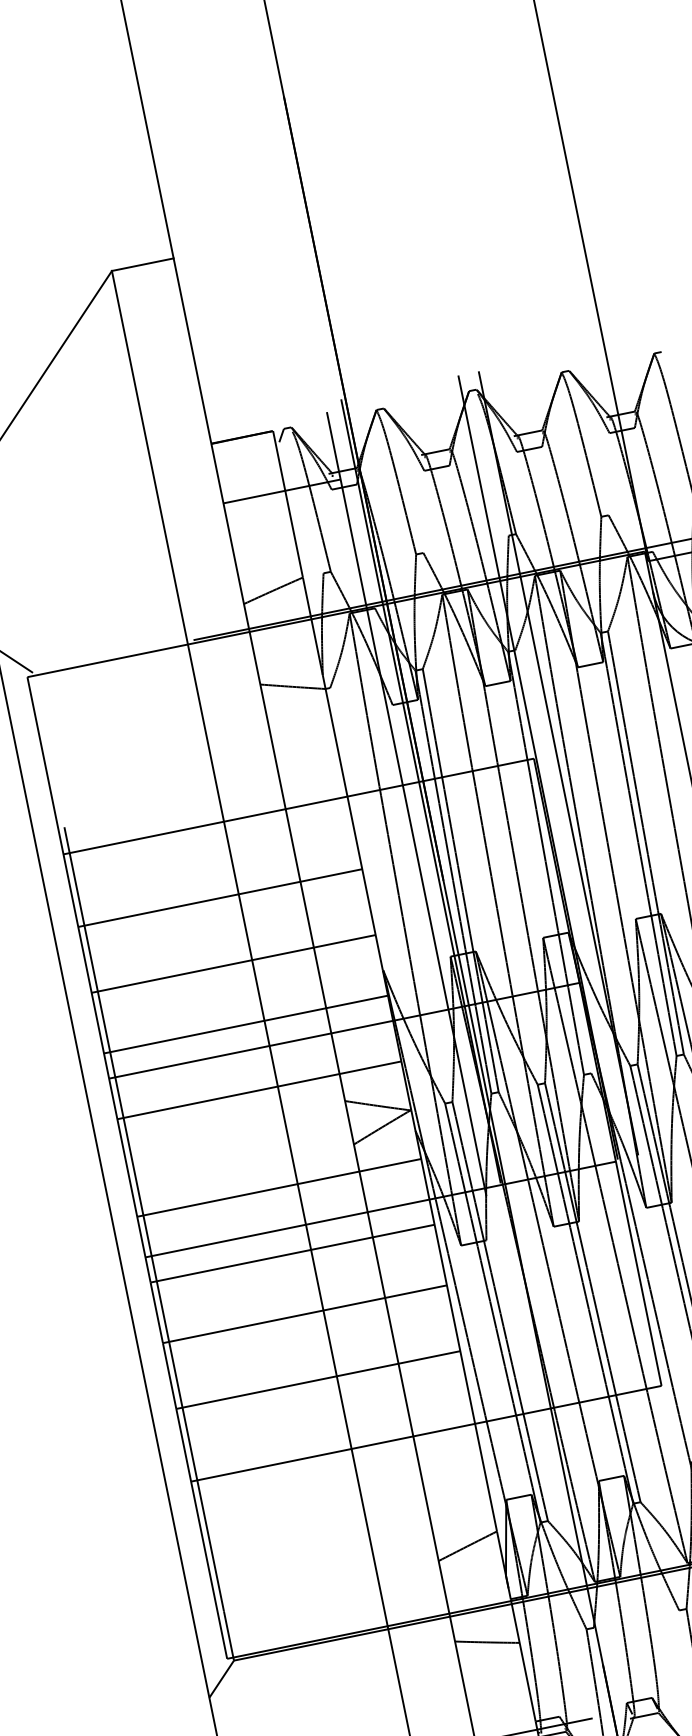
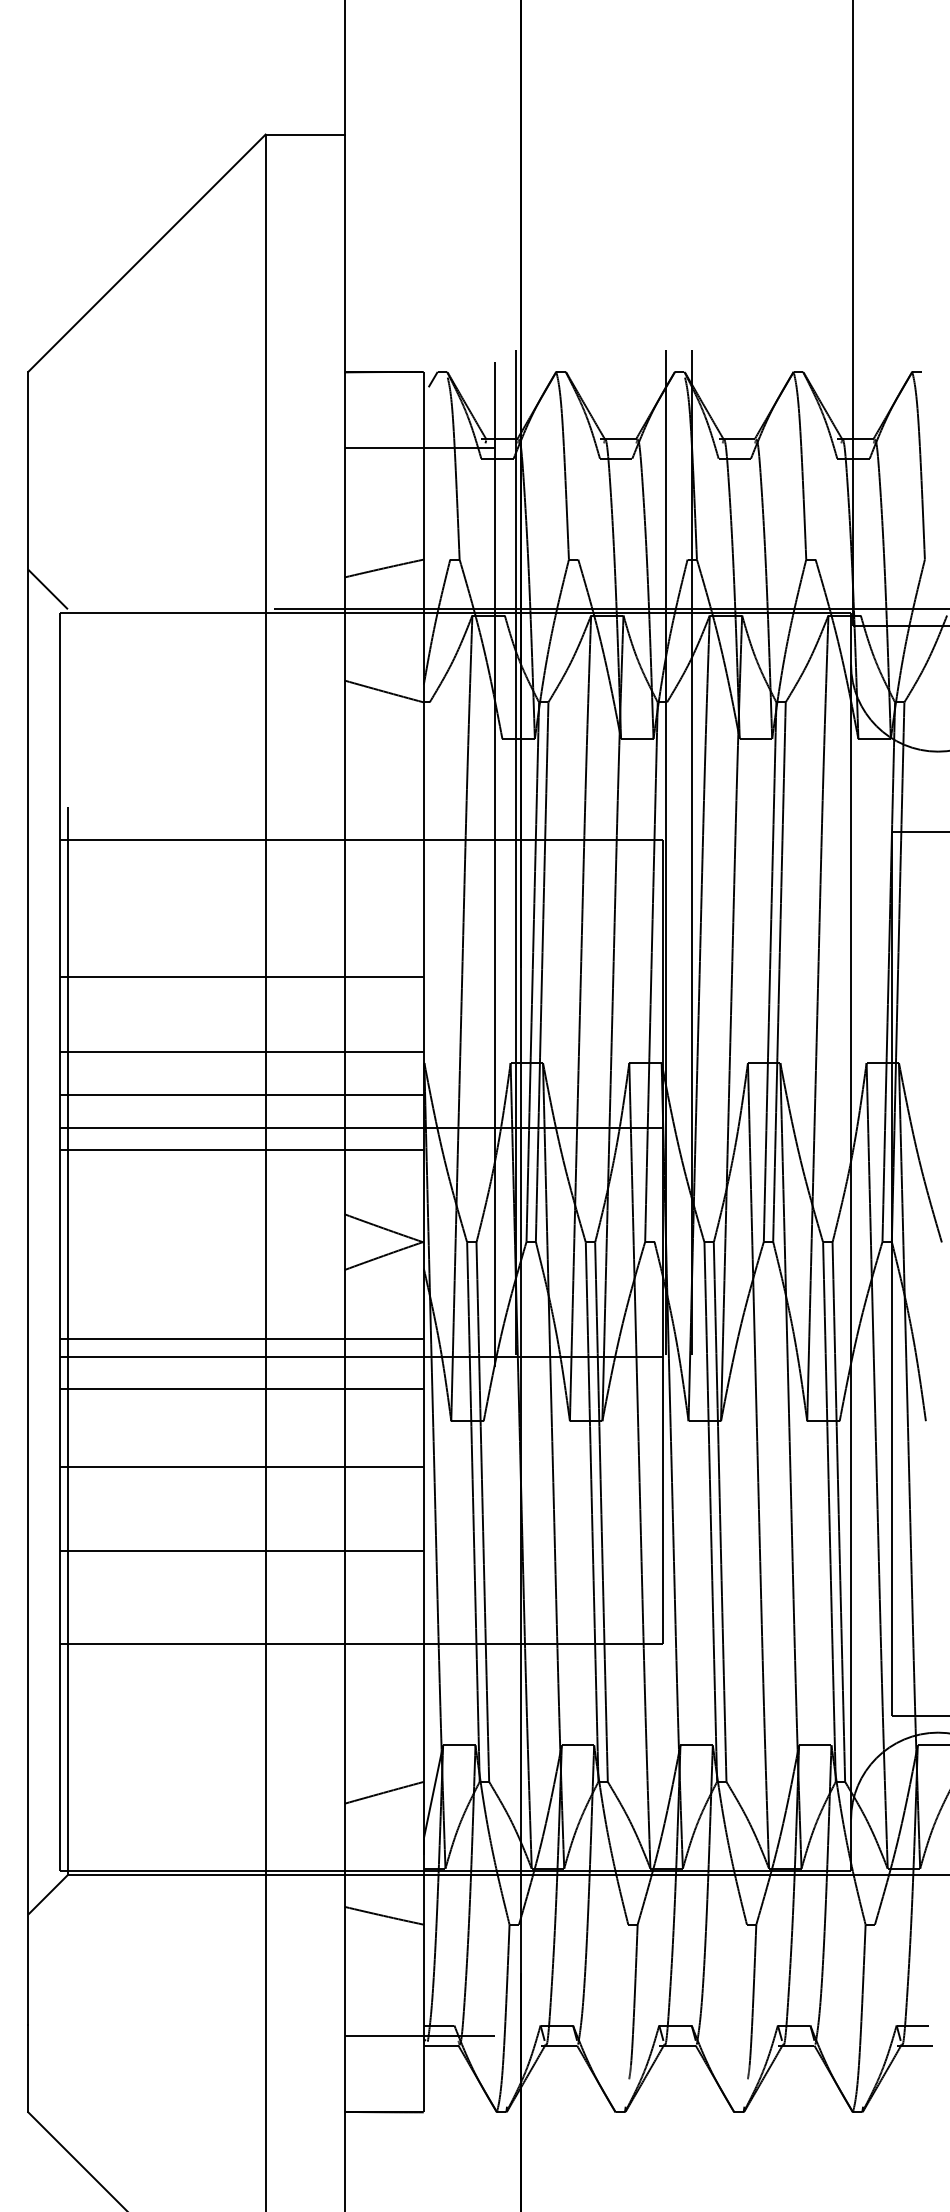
line: (219, 898) -> (241, 977), moved
line: (233, 963) -> (241, 1051), moved
line: (259, 1090) -> (241, 1149), moved
line: (278, 1187) -> (241, 1338), moved

